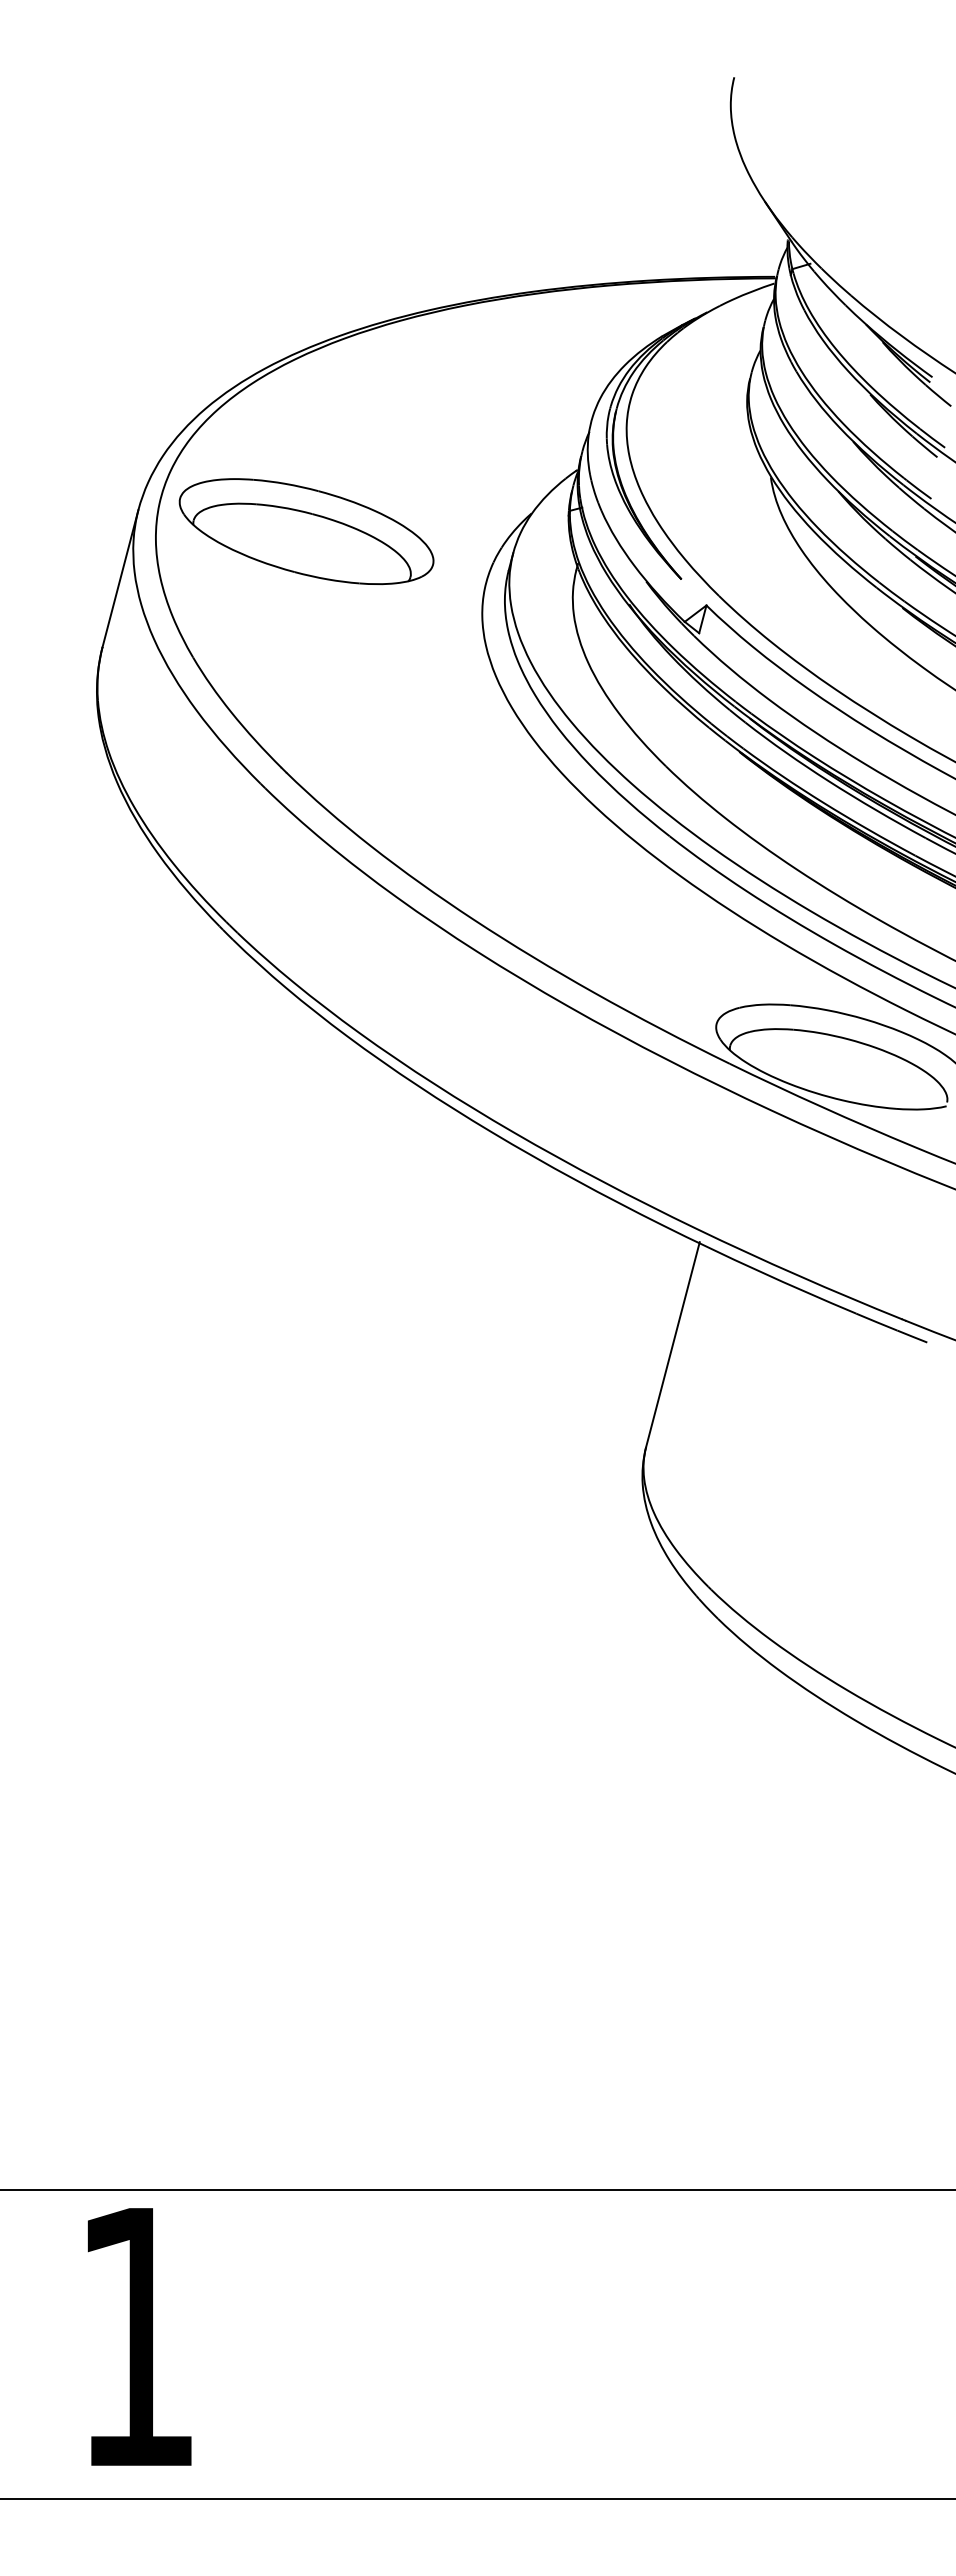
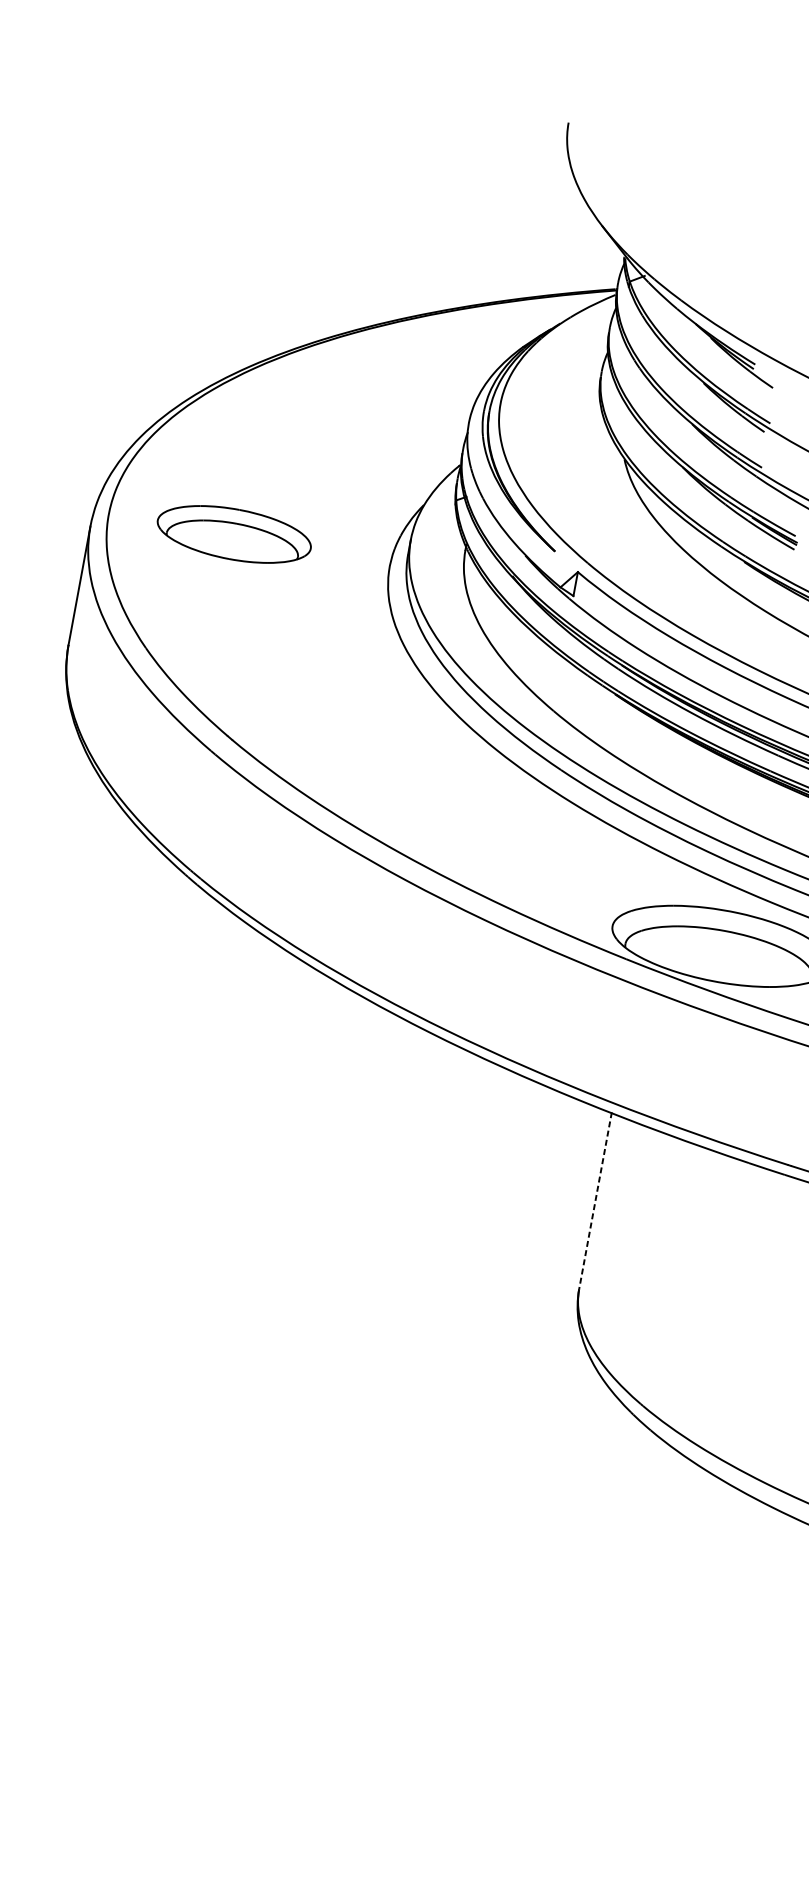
part: (306, 531) -> (234, 534), size x0.7
line: (672, 1344) -> (595, 1200), solid -> dashed

